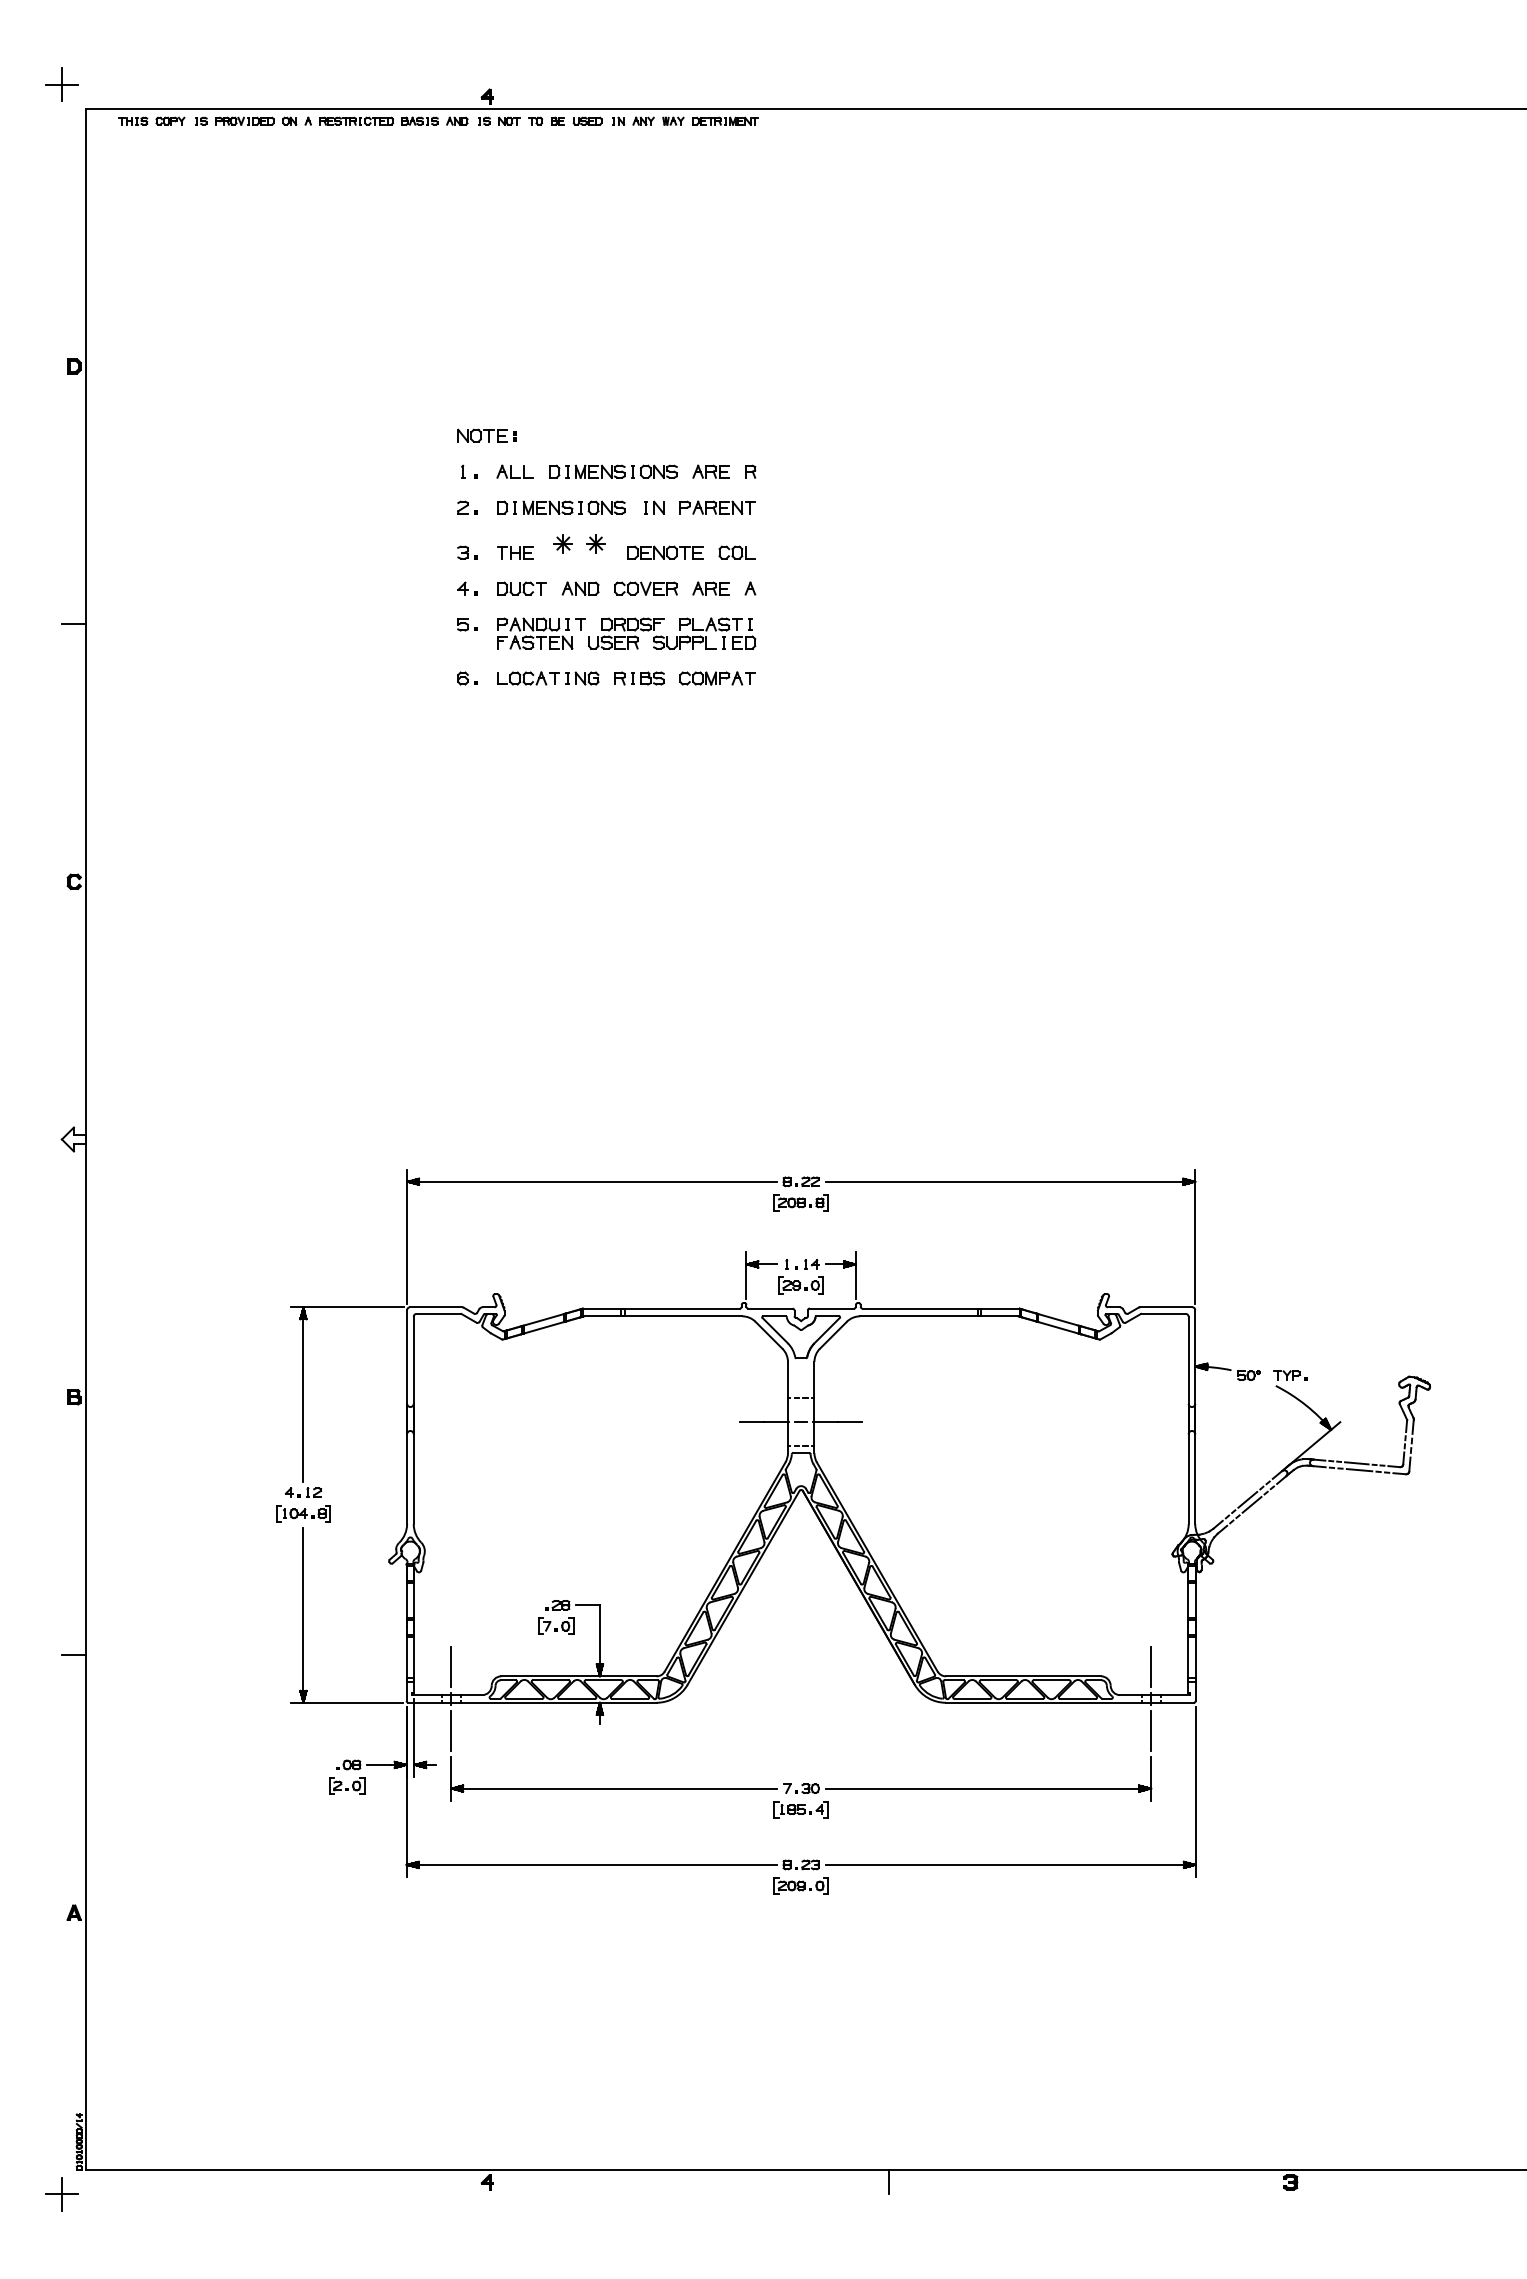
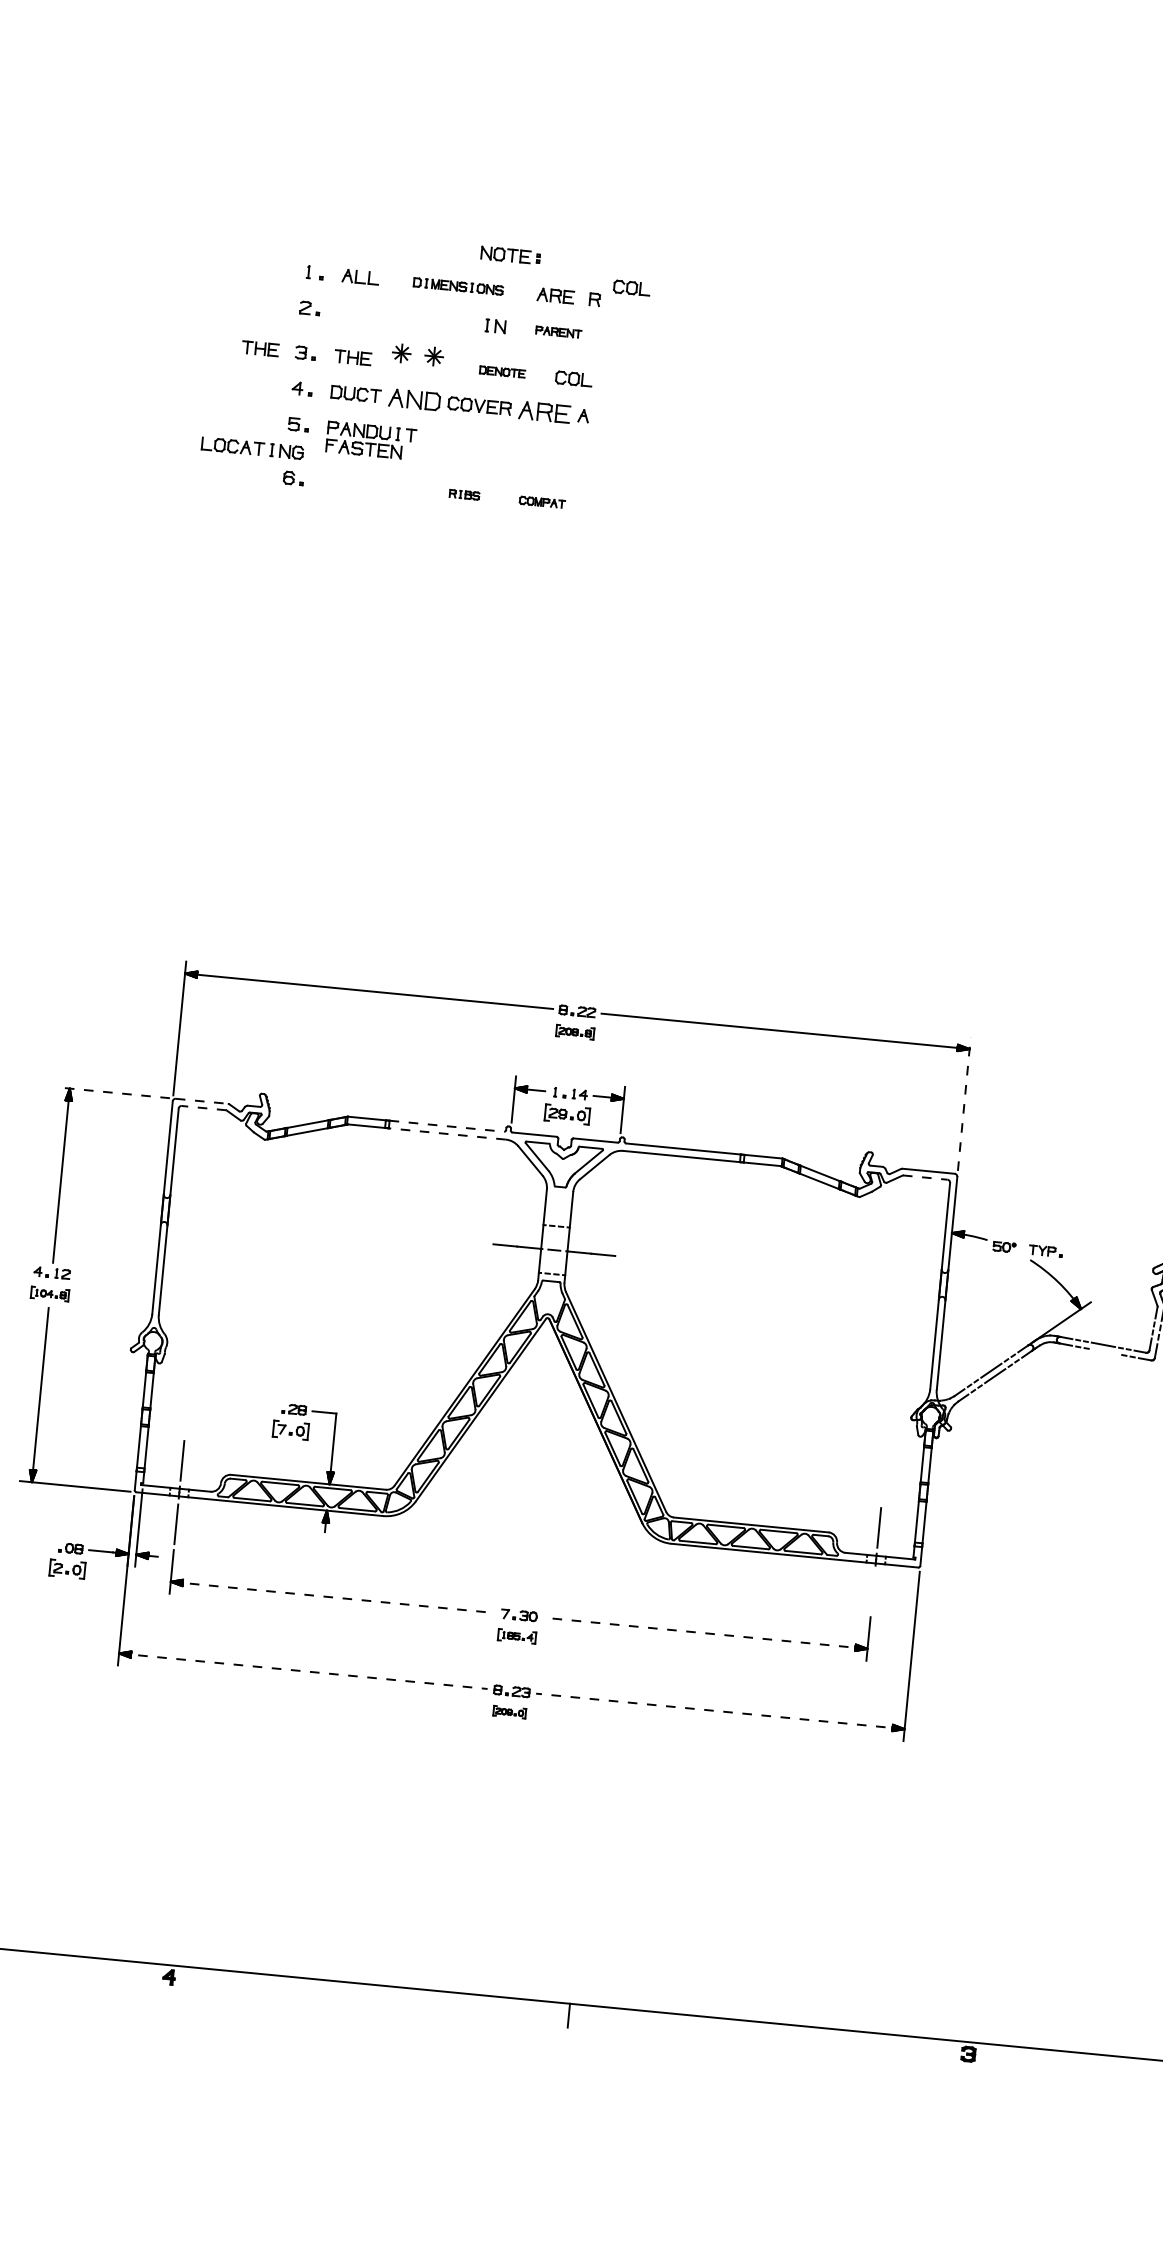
part: (486, 435) -> (509, 255), moved
part: (785, 456) -> (631, 287), added
part: (613, 471) -> (458, 286), size x0.7
part: (561, 507) -> (403, 317), removed
part: (717, 507) -> (558, 332), size x0.6
part: (422, 552) -> (260, 348), added
part: (665, 552) -> (502, 371), size x0.6
part: (580, 588) -> (414, 399), size x1.4
part: (710, 588) -> (543, 412), size x1.4
part: (672, 633) -> (501, 453), removed
part: (548, 678) -> (253, 448), moved
part: (639, 678) -> (464, 494), size x0.6
part: (717, 678) -> (542, 502), size x0.6
part: (800, 1202) -> (574, 1031), size x0.7
line: (1195, 1236) -> (964, 1103), solid -> dashed
line: (347, 1307) -> (113, 1092), solid -> dashed
line: (436, 1307) -> (202, 1101), solid -> dashed
line: (682, 1308) -> (447, 1126), solid -> dashed
line: (438, 1313) -> (203, 1107), solid -> dashed
line: (1163, 1313) -> (925, 1177), solid -> dashed
line: (683, 1316) -> (447, 1134), solid -> dashed
line: (1359, 1470) -> (1105, 1352), removed
part: (303, 1513) -> (50, 1293), size x0.7
line: (1151, 1730) -> (873, 1591), removed
line: (614, 1788) -> (333, 1597), solid -> dashed
line: (988, 1788) -> (705, 1633), solid -> dashed
part: (800, 1809) -> (516, 1636), size x0.7
line: (592, 1864) -> (304, 1670), solid -> dashed
line: (1010, 1864) -> (720, 1710), solid -> dashed
part: (800, 1885) -> (509, 1711), size x0.6

